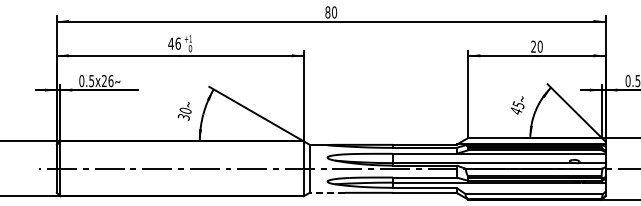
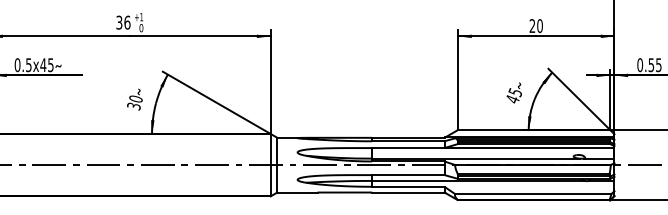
text: (170, 43) -> (118, 22), 46 -> 36
text: (107, 80) -> (46, 64), 0.5x26 -> 0.5x45
line: (327, 192) -> (297, 192), dashed -> solid

